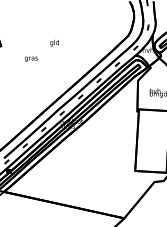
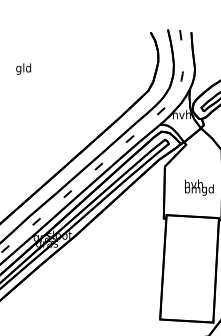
text: (54, 42) -> (23, 68), moved

